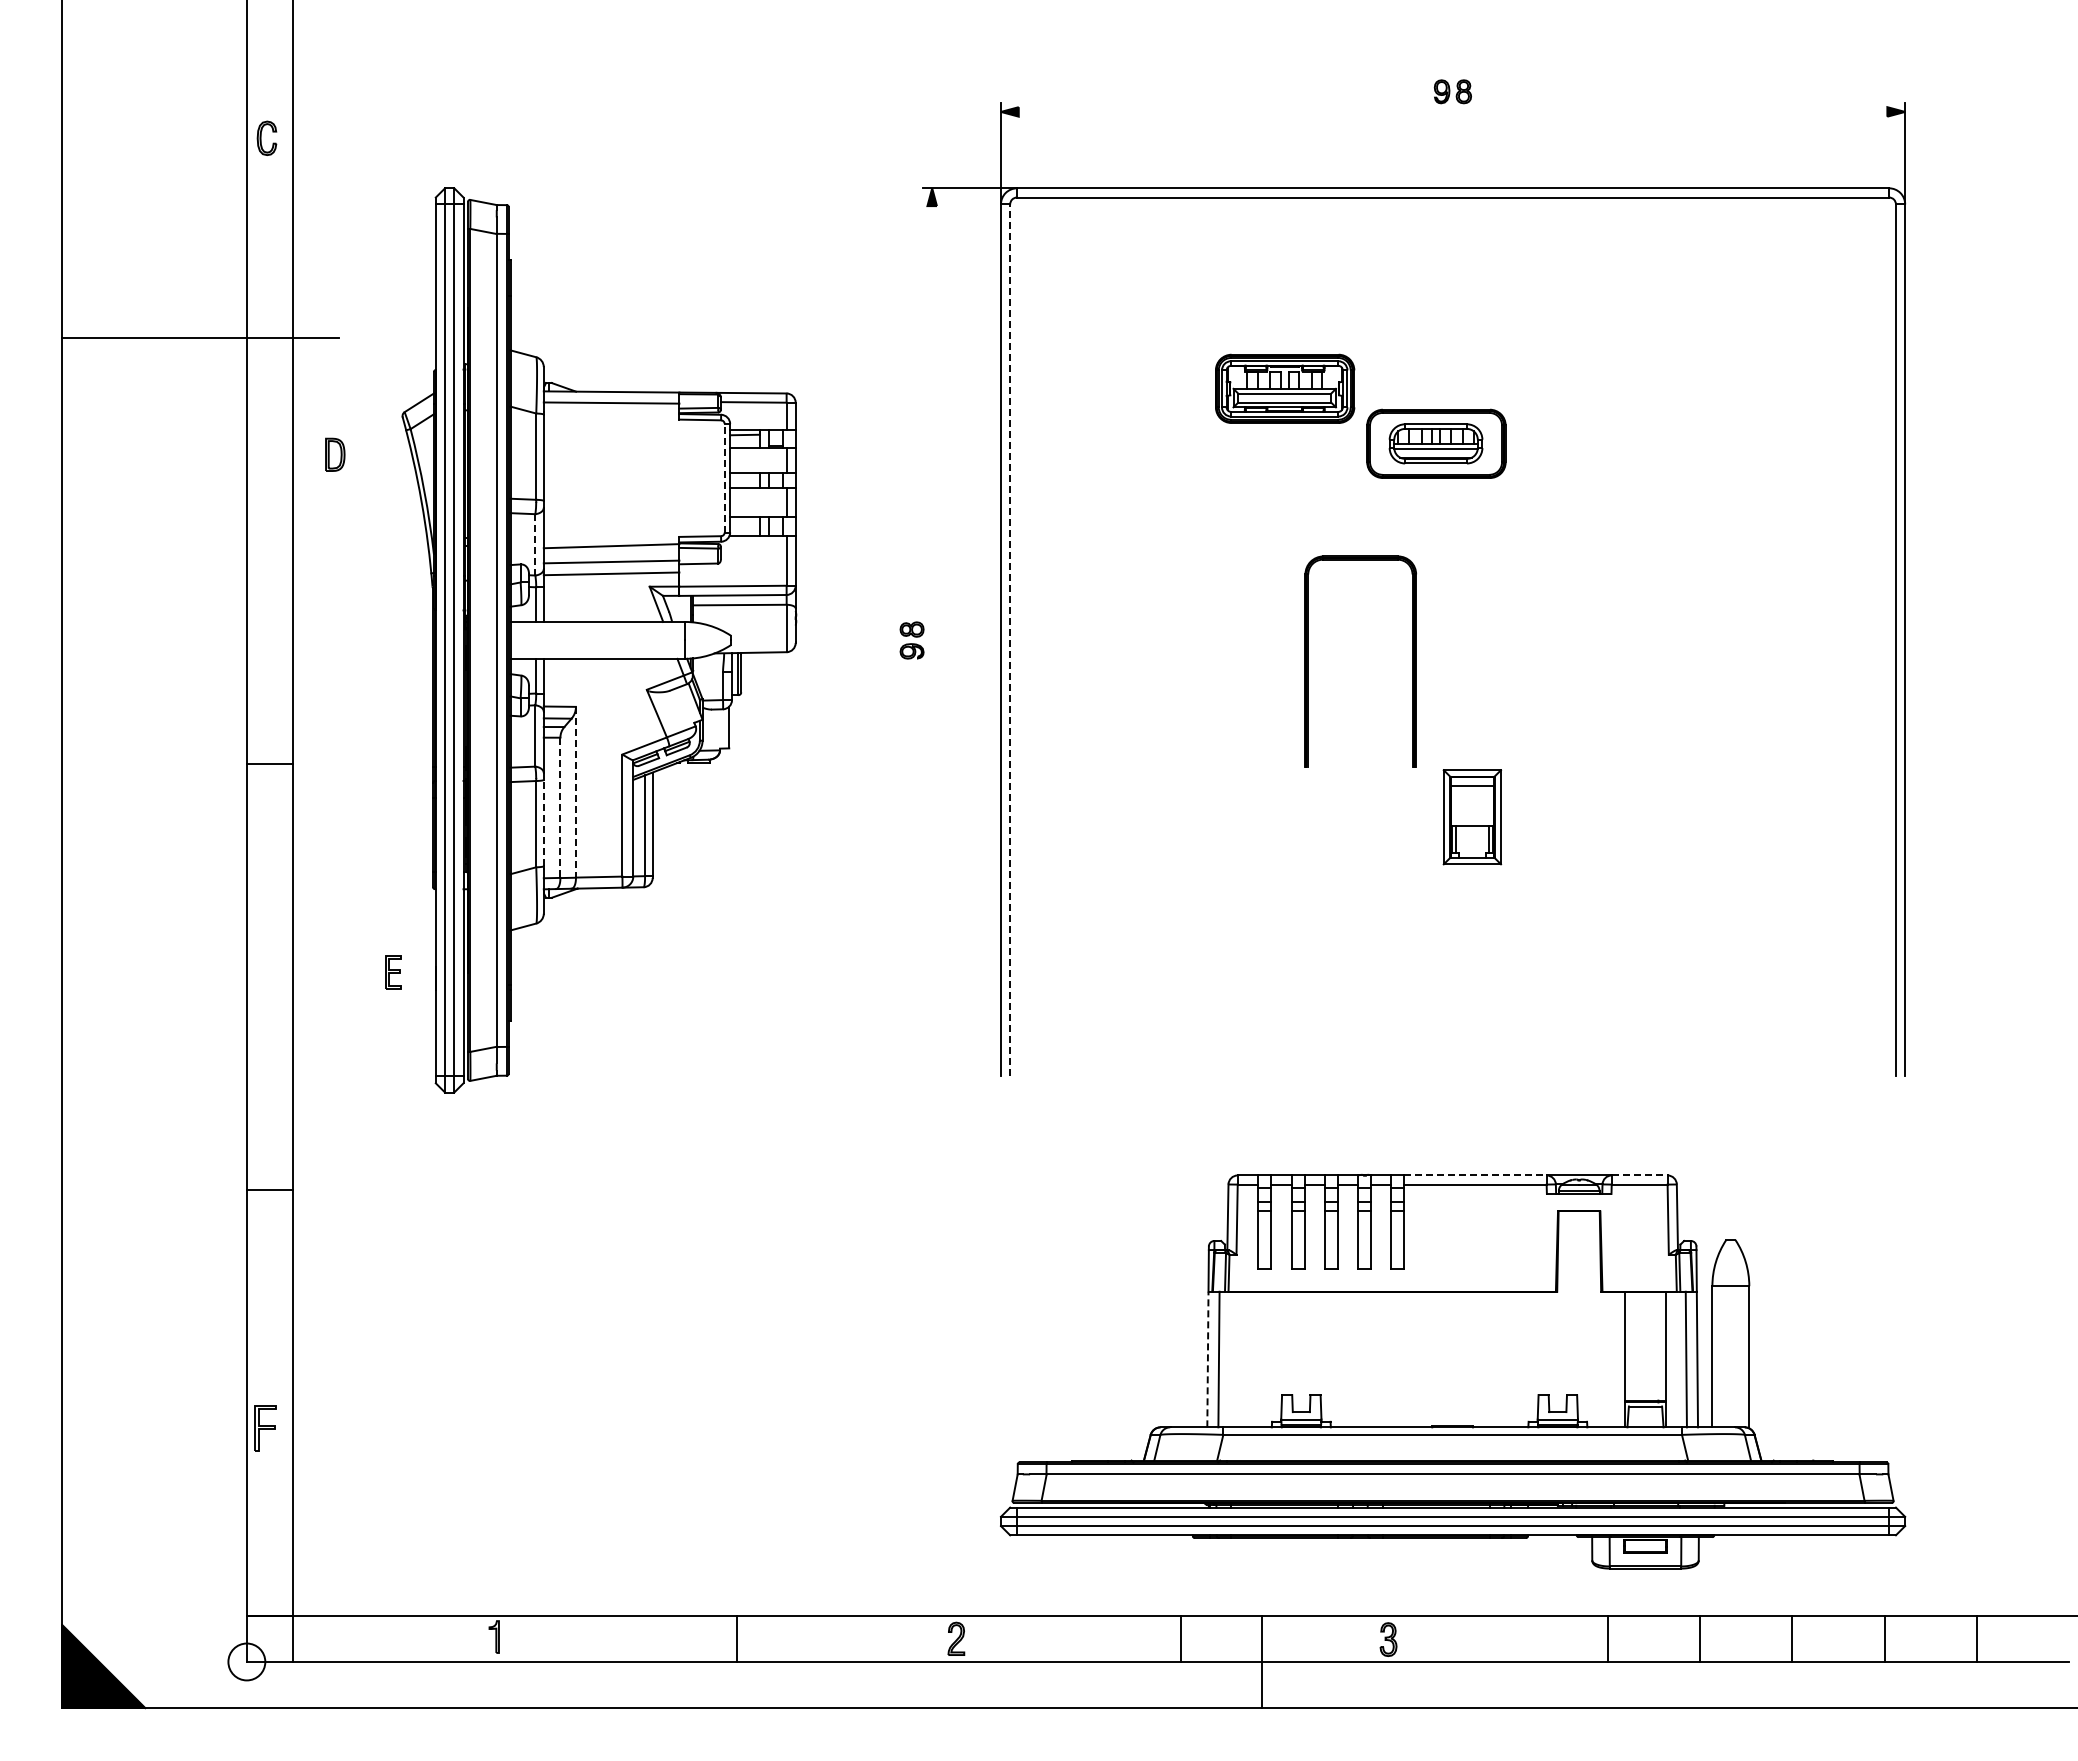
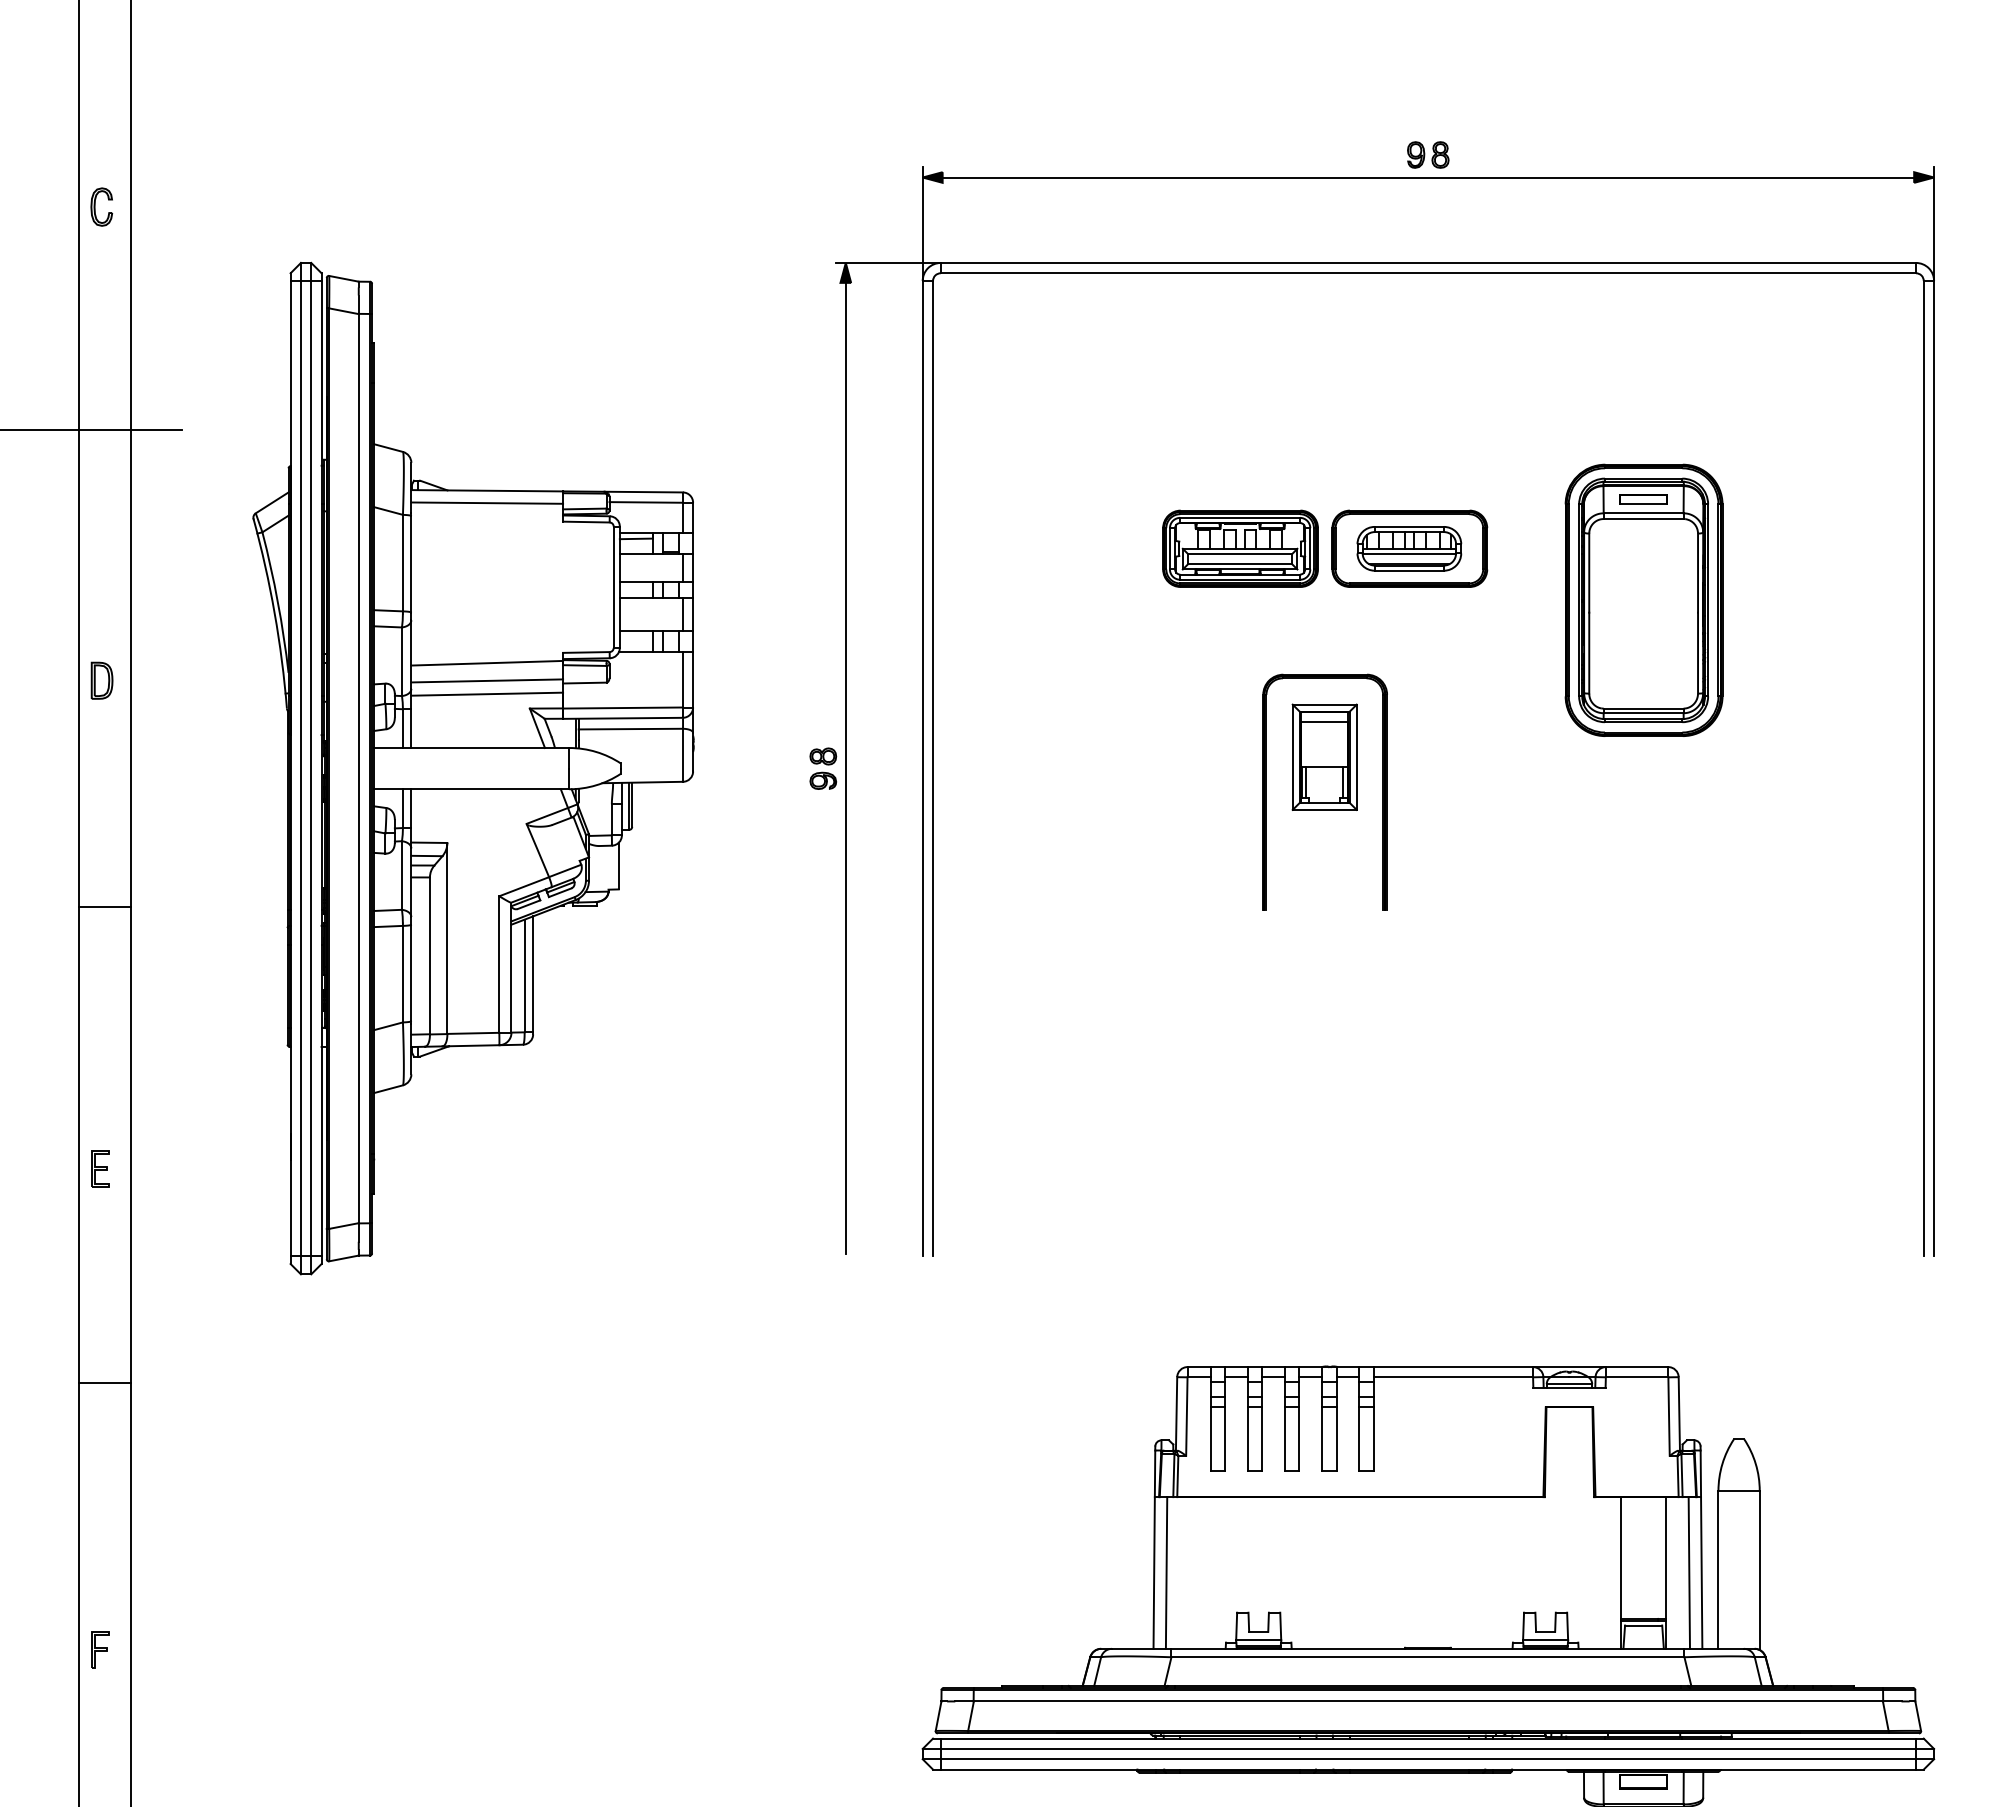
line: (1452, 111) -> (1427, 177), added
part: (1285, 388) -> (1240, 548), moved
part: (335, 454) -> (102, 680), moved
line: (724, 477) -> (613, 586), dashed -> solid
part: (1645, 489) -> (1643, 599), added
line: (535, 544) -> (402, 661), dashed -> solid
line: (932, 640) -> (846, 768), added
line: (1010, 640) -> (933, 768), dashed -> solid
line: (575, 792) -> (446, 938), dashed -> solid
line: (560, 808) -> (430, 956), dashed -> solid
part: (1472, 817) -> (1324, 757), moved
line: (543, 822) -> (411, 972), dashed -> solid
part: (393, 972) -> (100, 1169), moved
line: (1475, 1175) -> (1453, 1367), dashed -> solid
line: (1639, 1175) -> (1636, 1367), dashed -> solid
line: (1207, 1359) -> (1153, 1572), dashed -> solid
part: (265, 1428) -> (100, 1650), size x0.71

